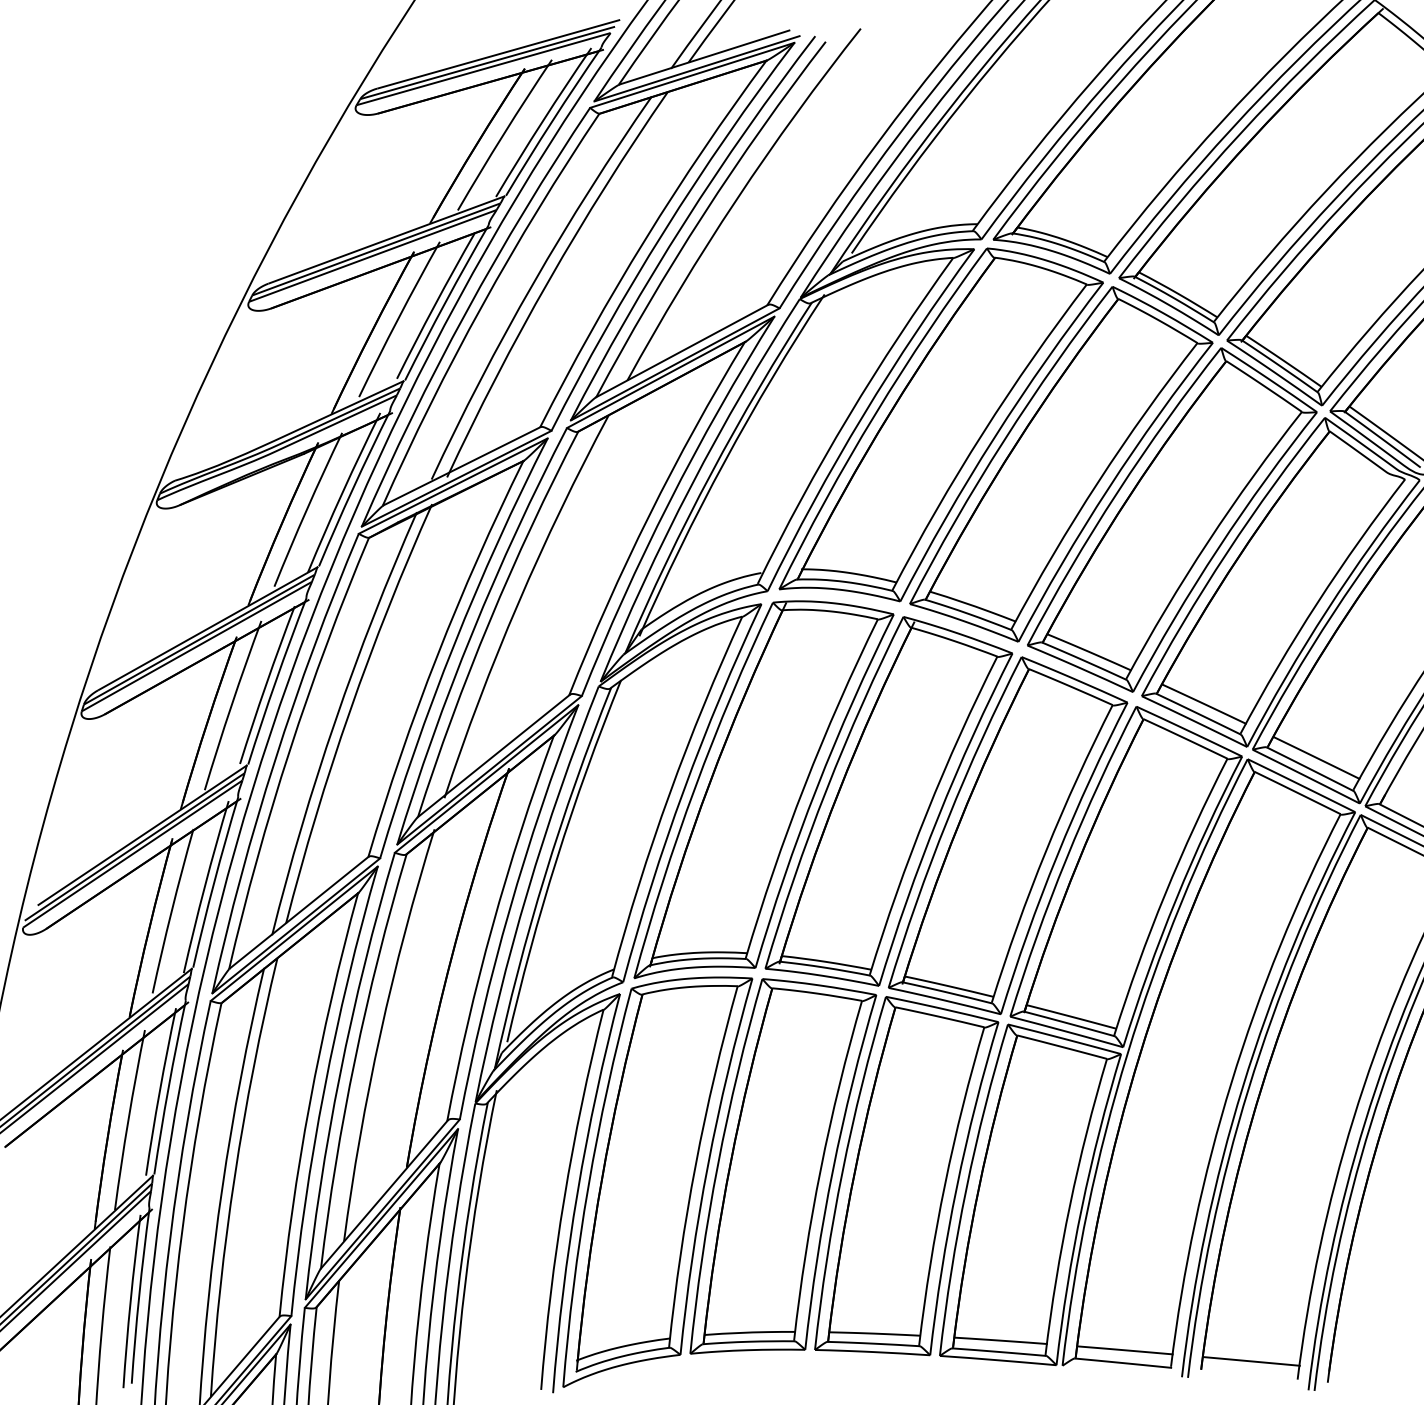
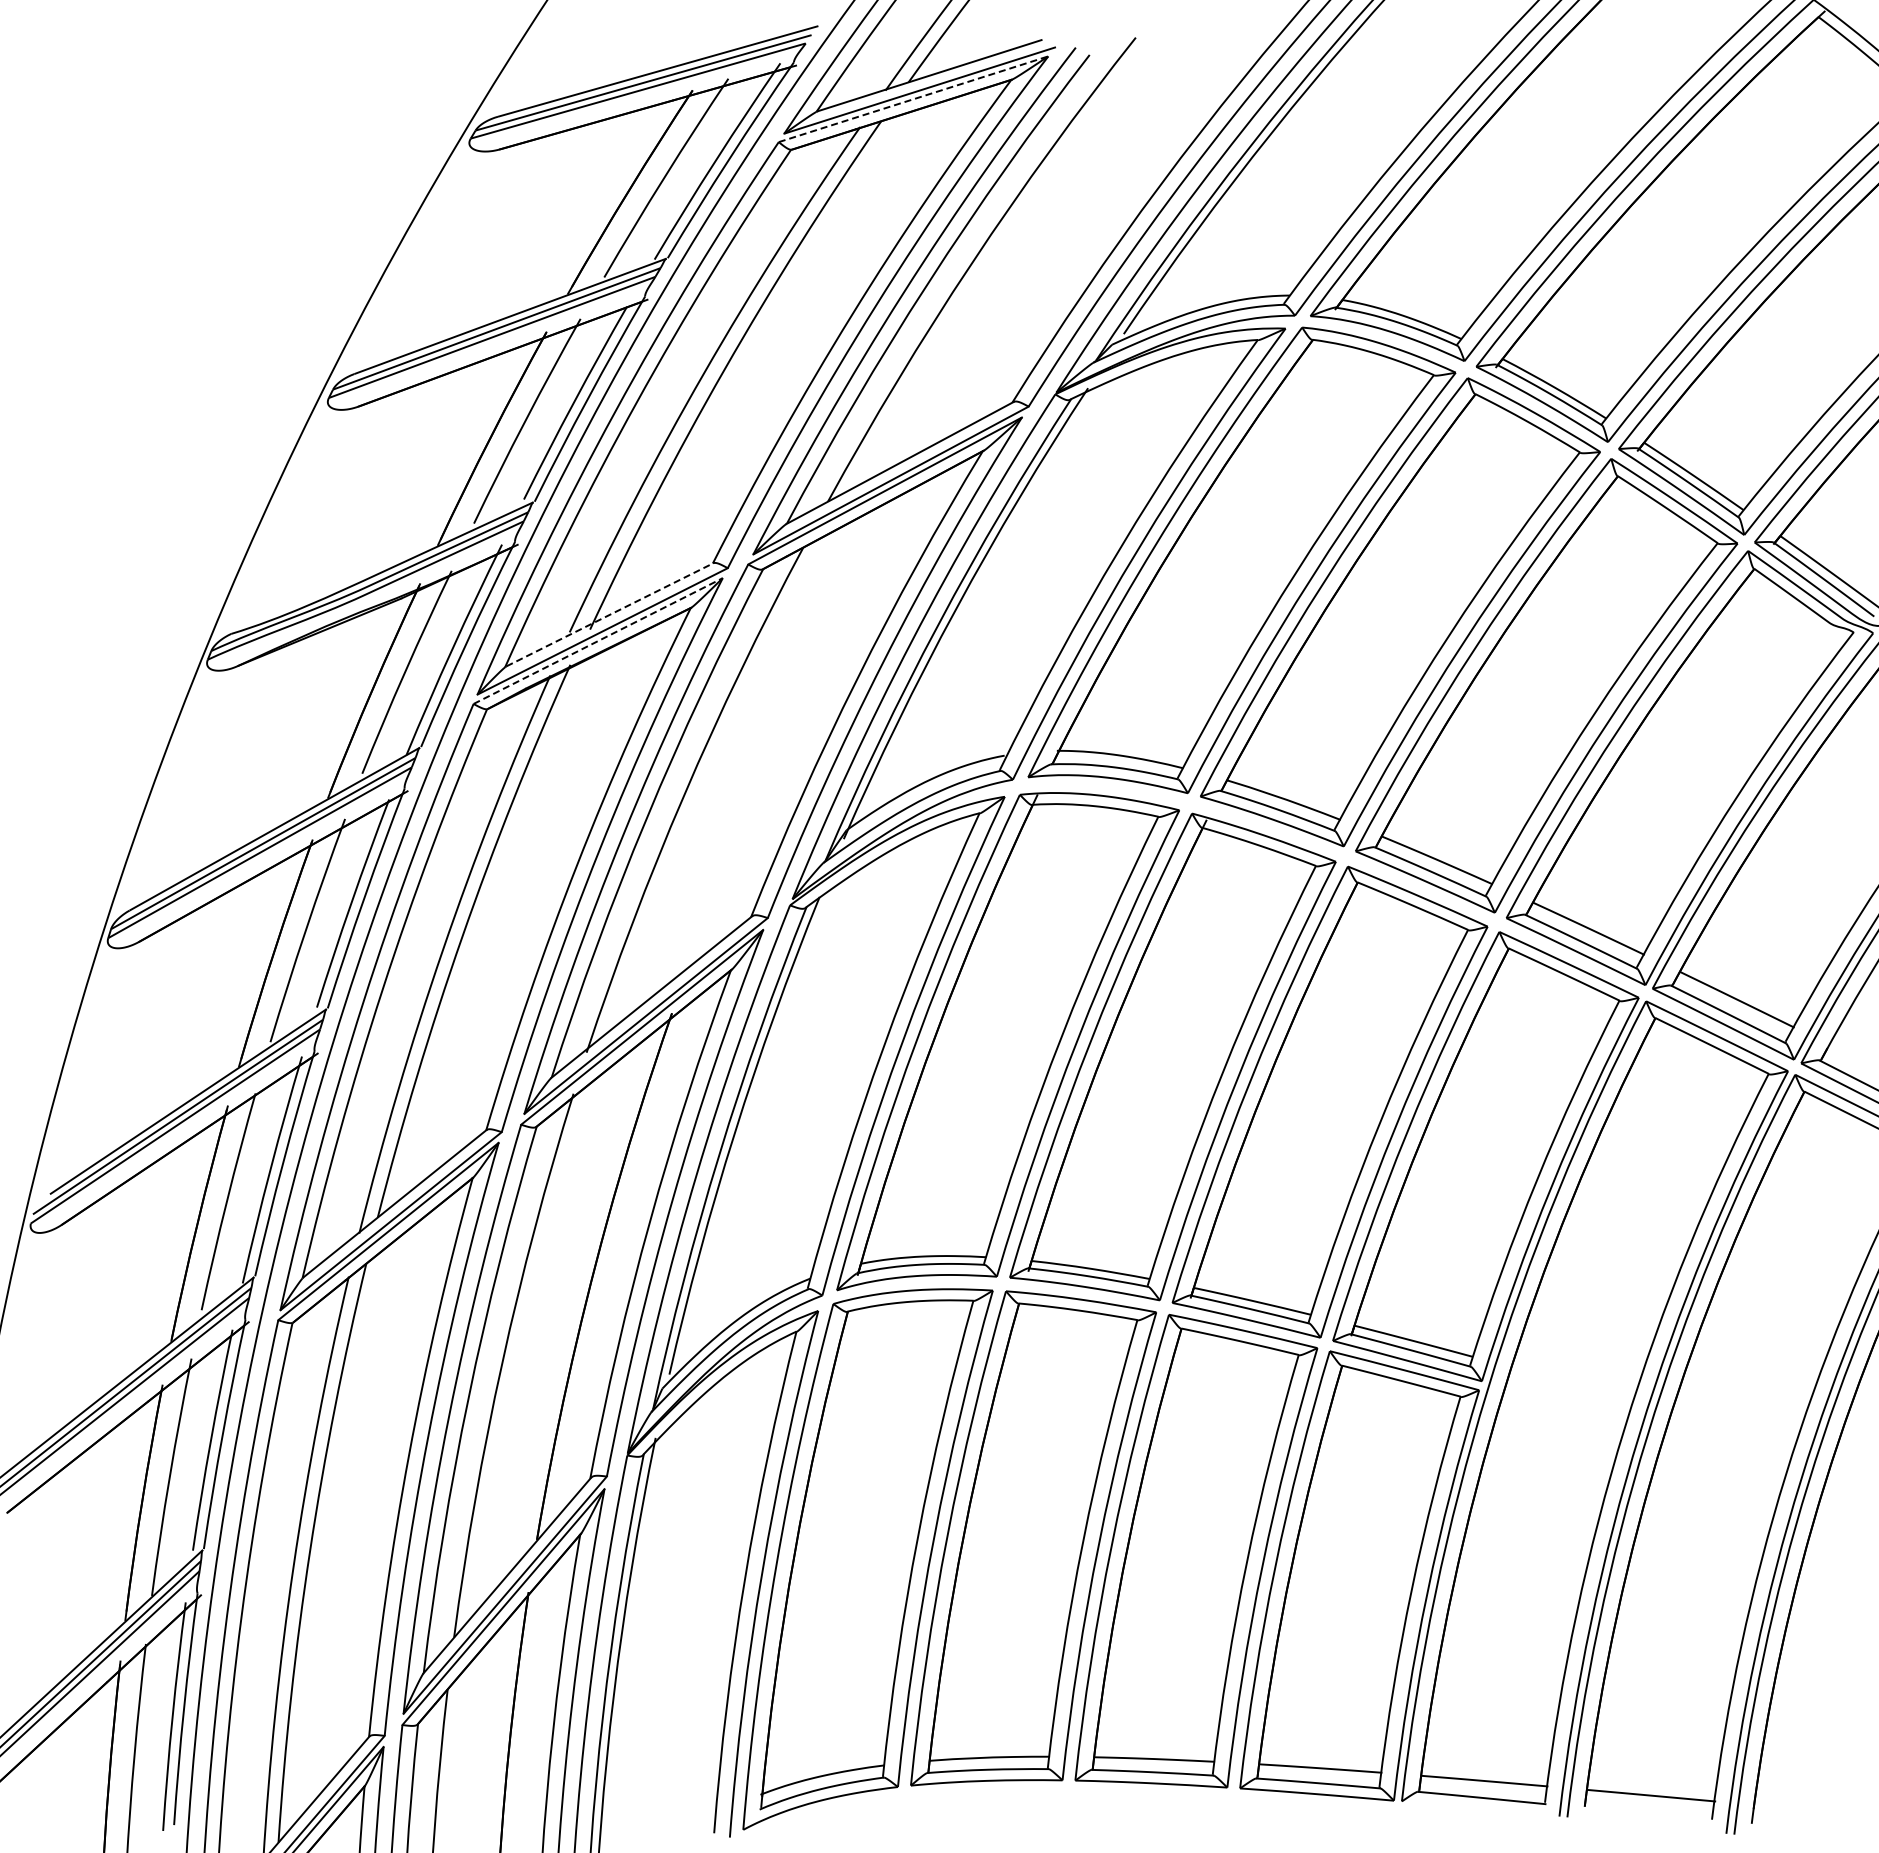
line: (693, 75) -> (914, 99), solid -> dashed
line: (462, 465) -> (610, 614), solid -> dashed
line: (453, 486) -> (598, 641), solid -> dashed

